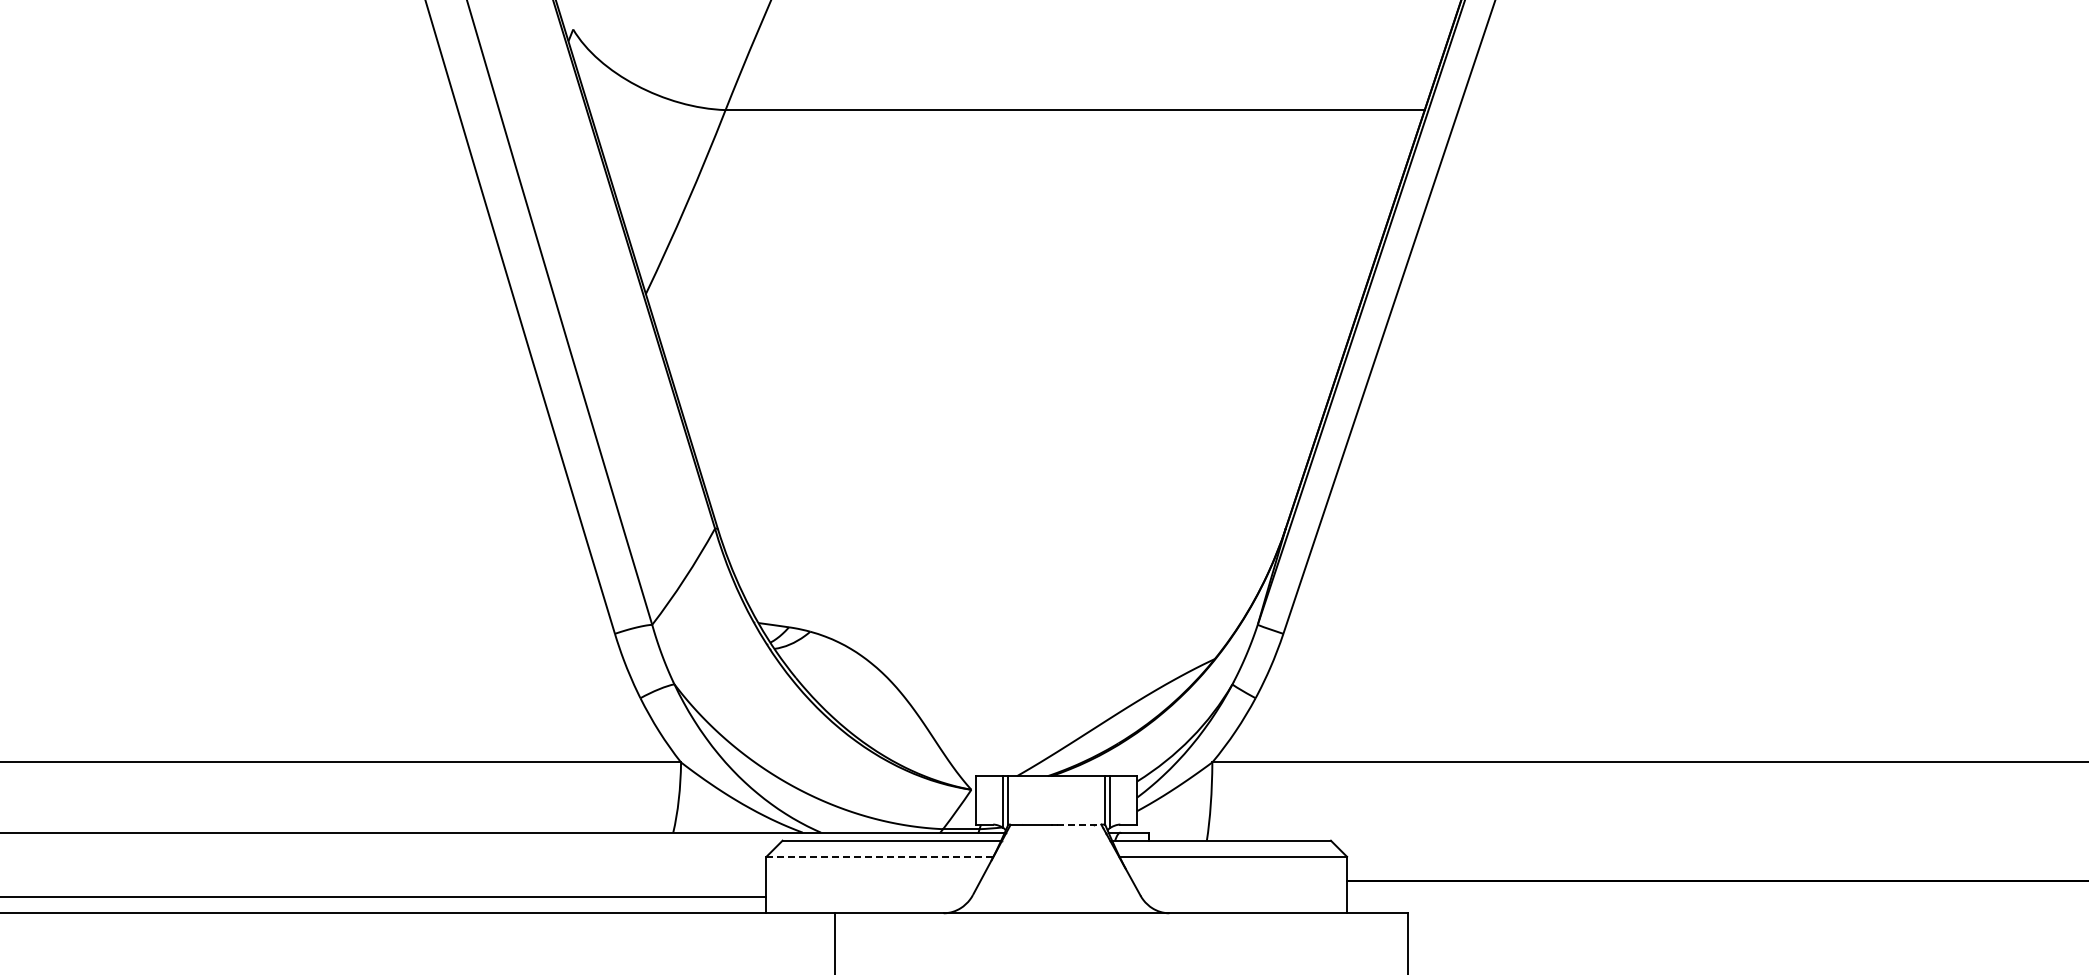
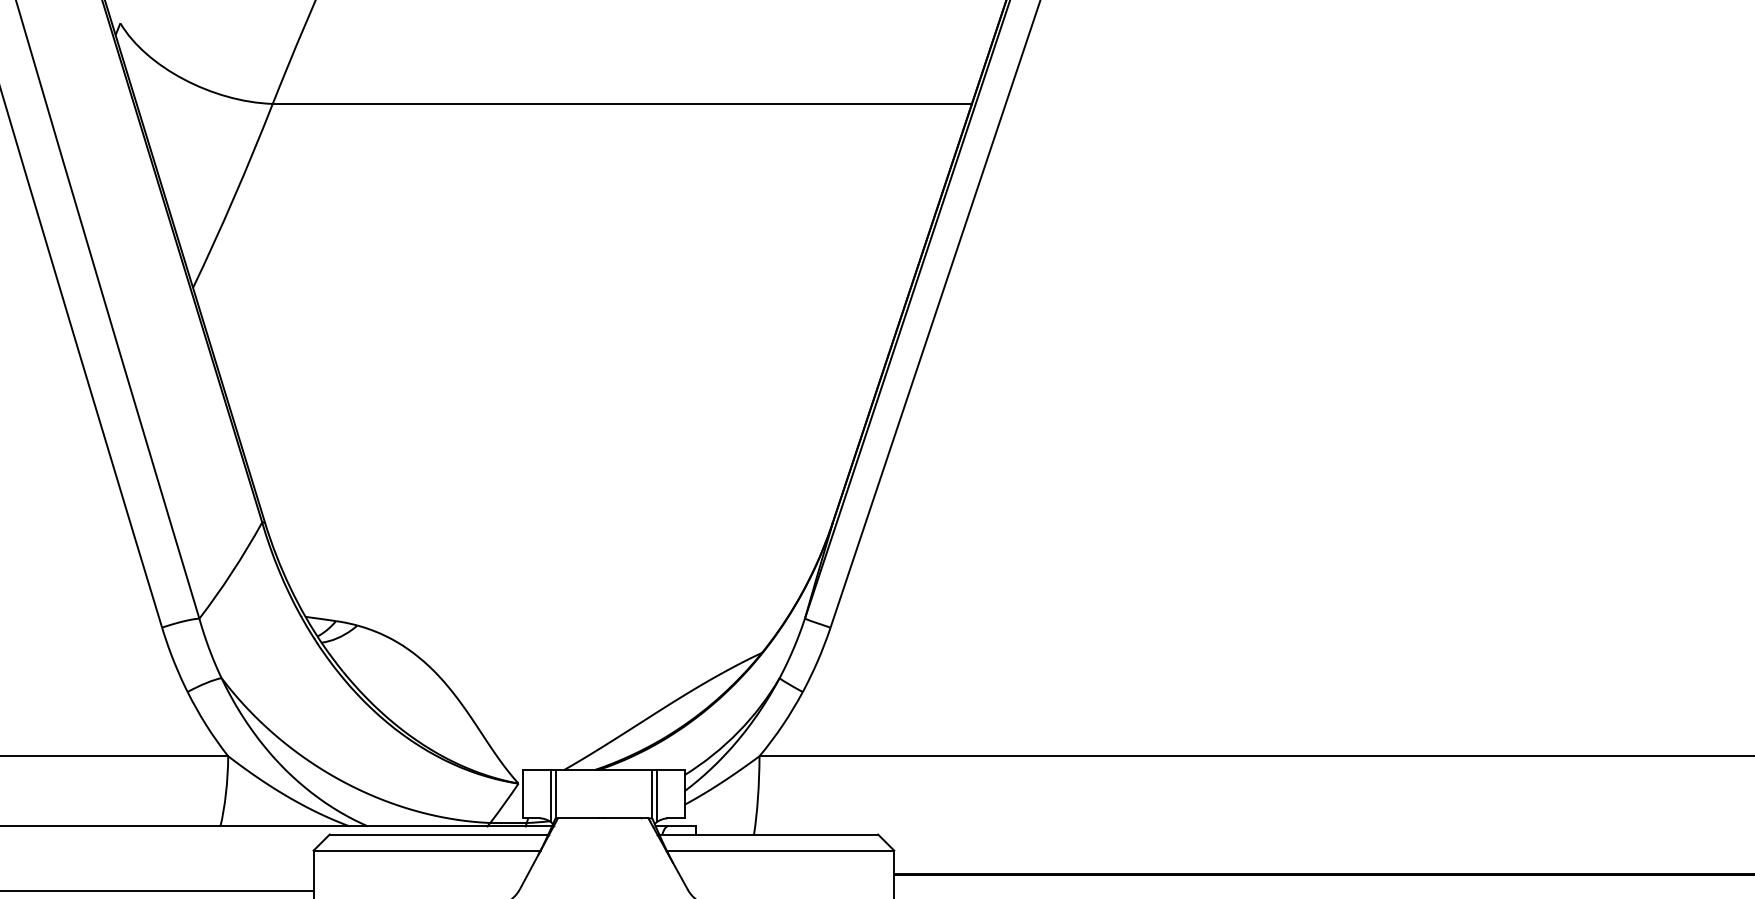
line: (1079, 824) -> (626, 818), dashed -> solid
line: (879, 856) -> (426, 850), dashed -> solid

